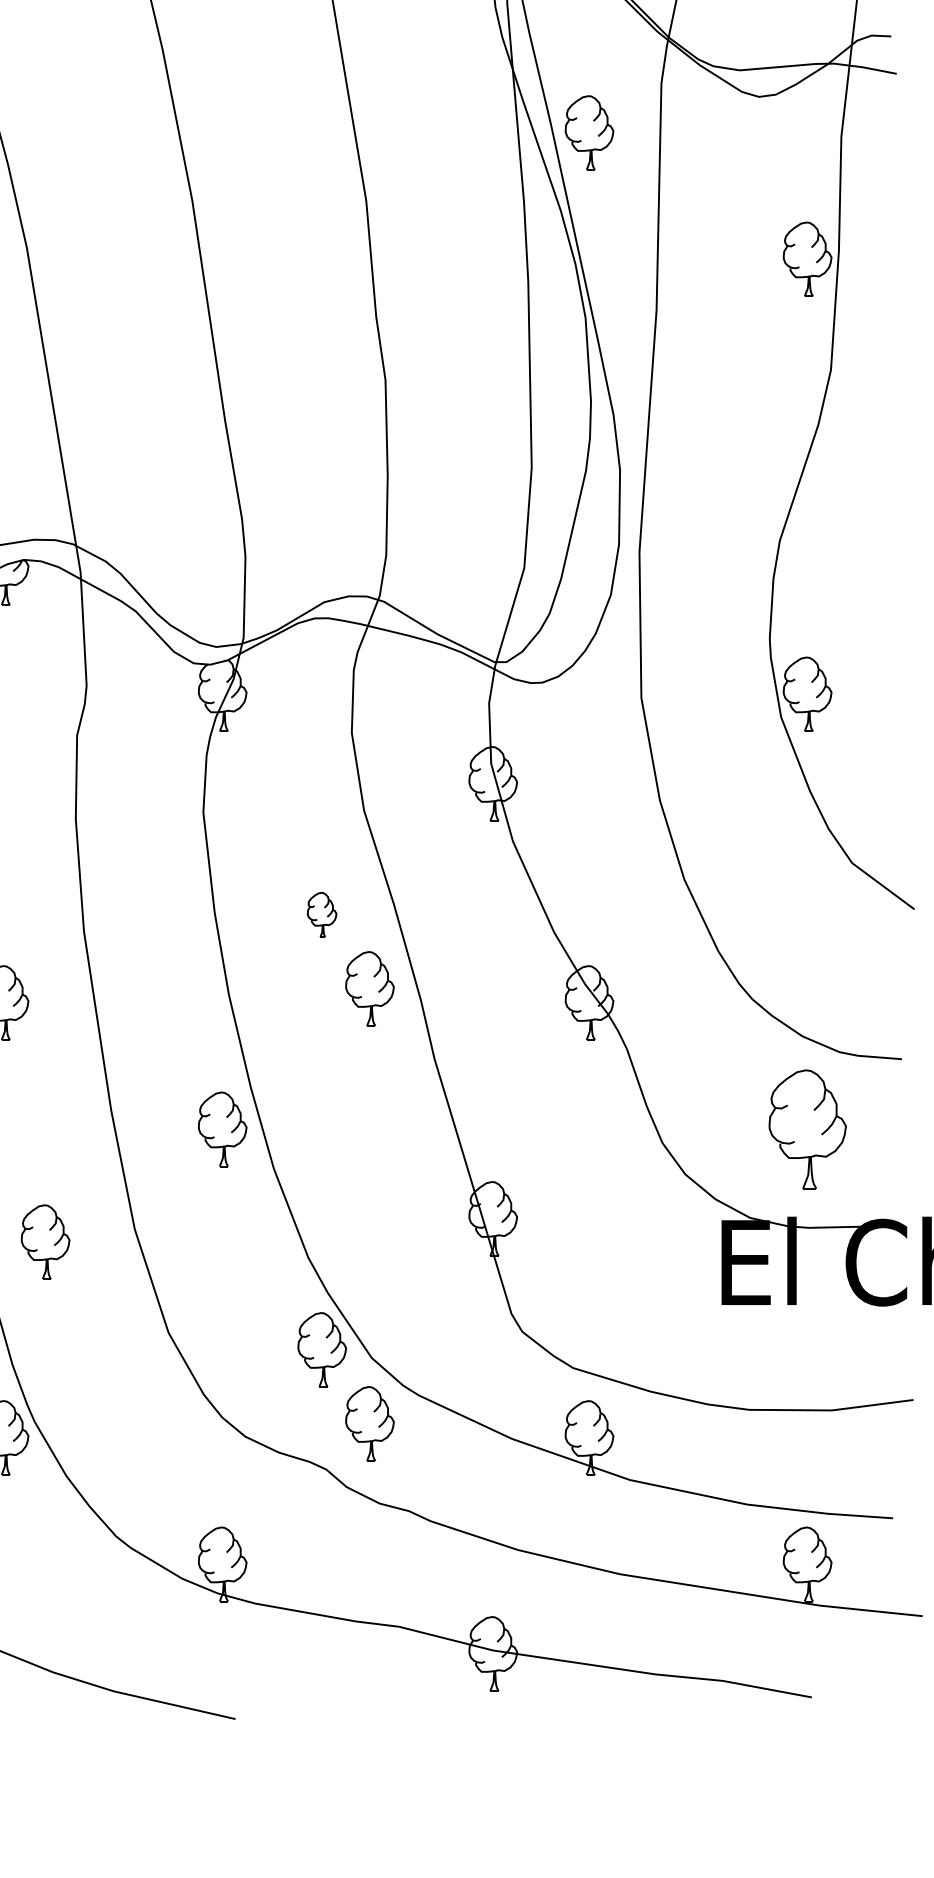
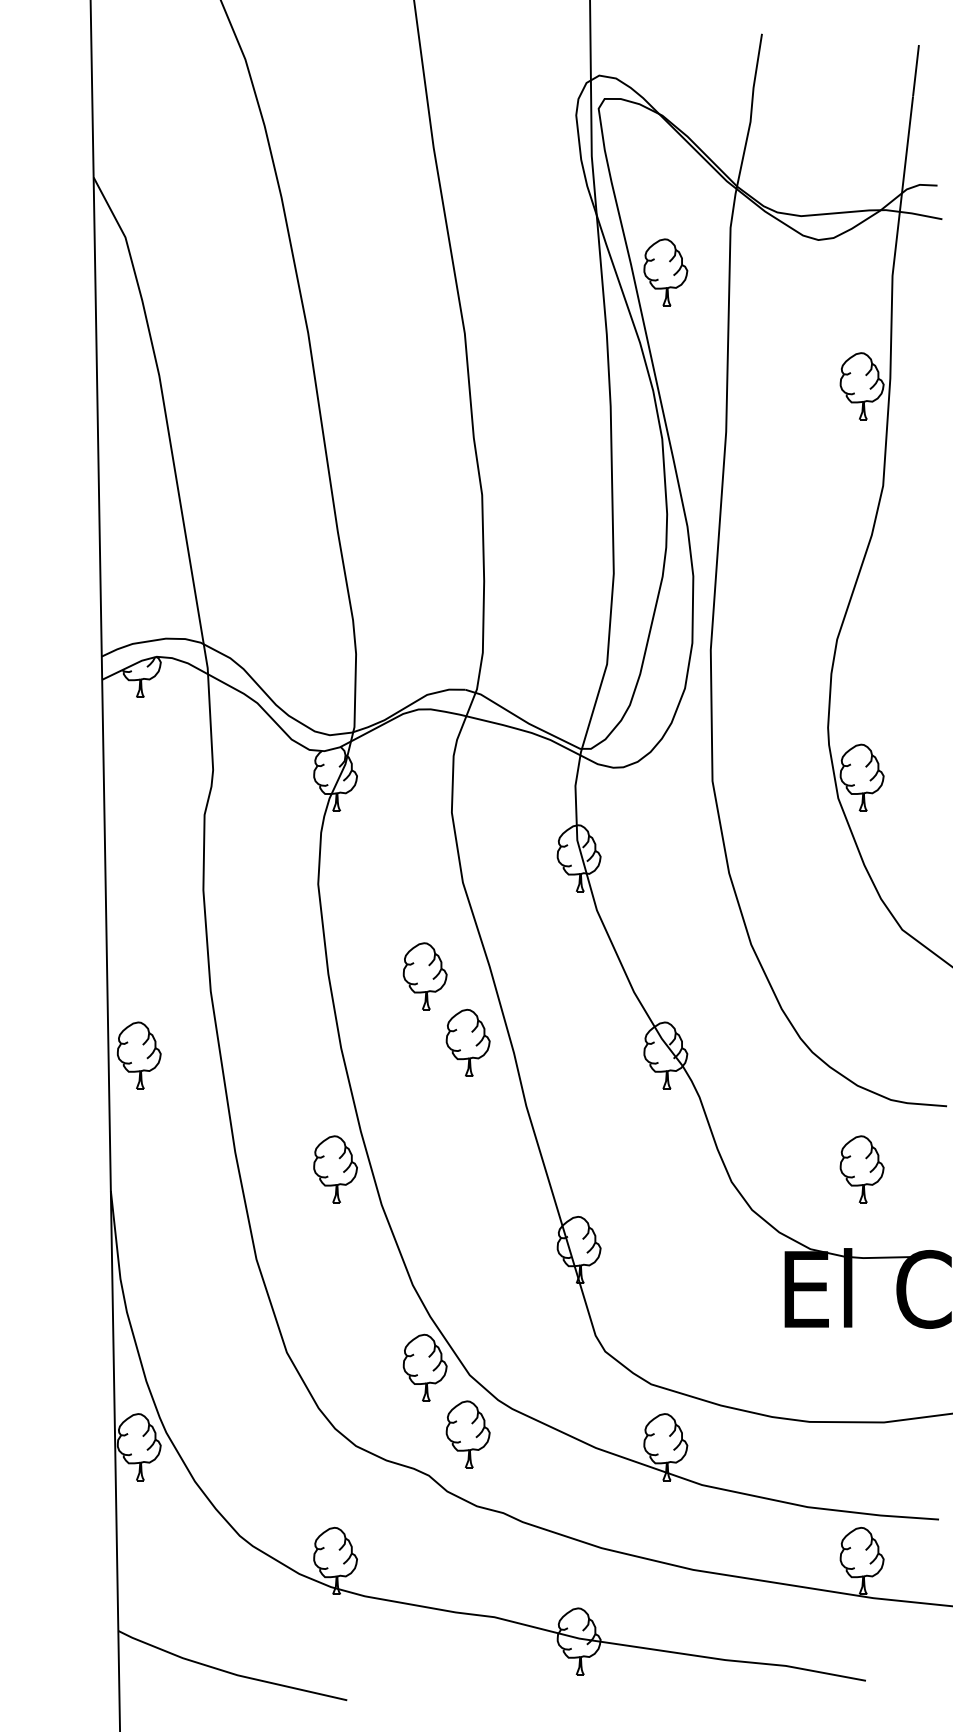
part: (321, 915) -> (424, 976), size x1.67
part: (806, 1129) -> (861, 1169), size x0.62
part: (44, 1241) -> (175, 1270), removed

